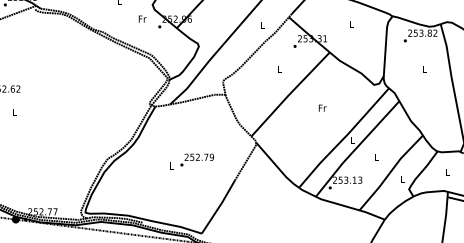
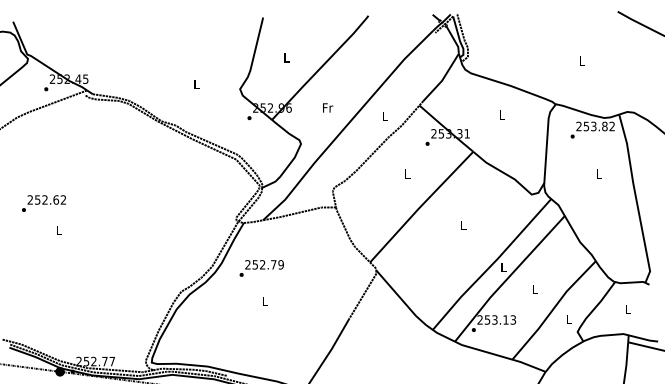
text: (143, 18) -> (328, 107), moved
text: (322, 107) -> (463, 224), Fr -> L
text: (196, 160) -> (261, 268), moved

